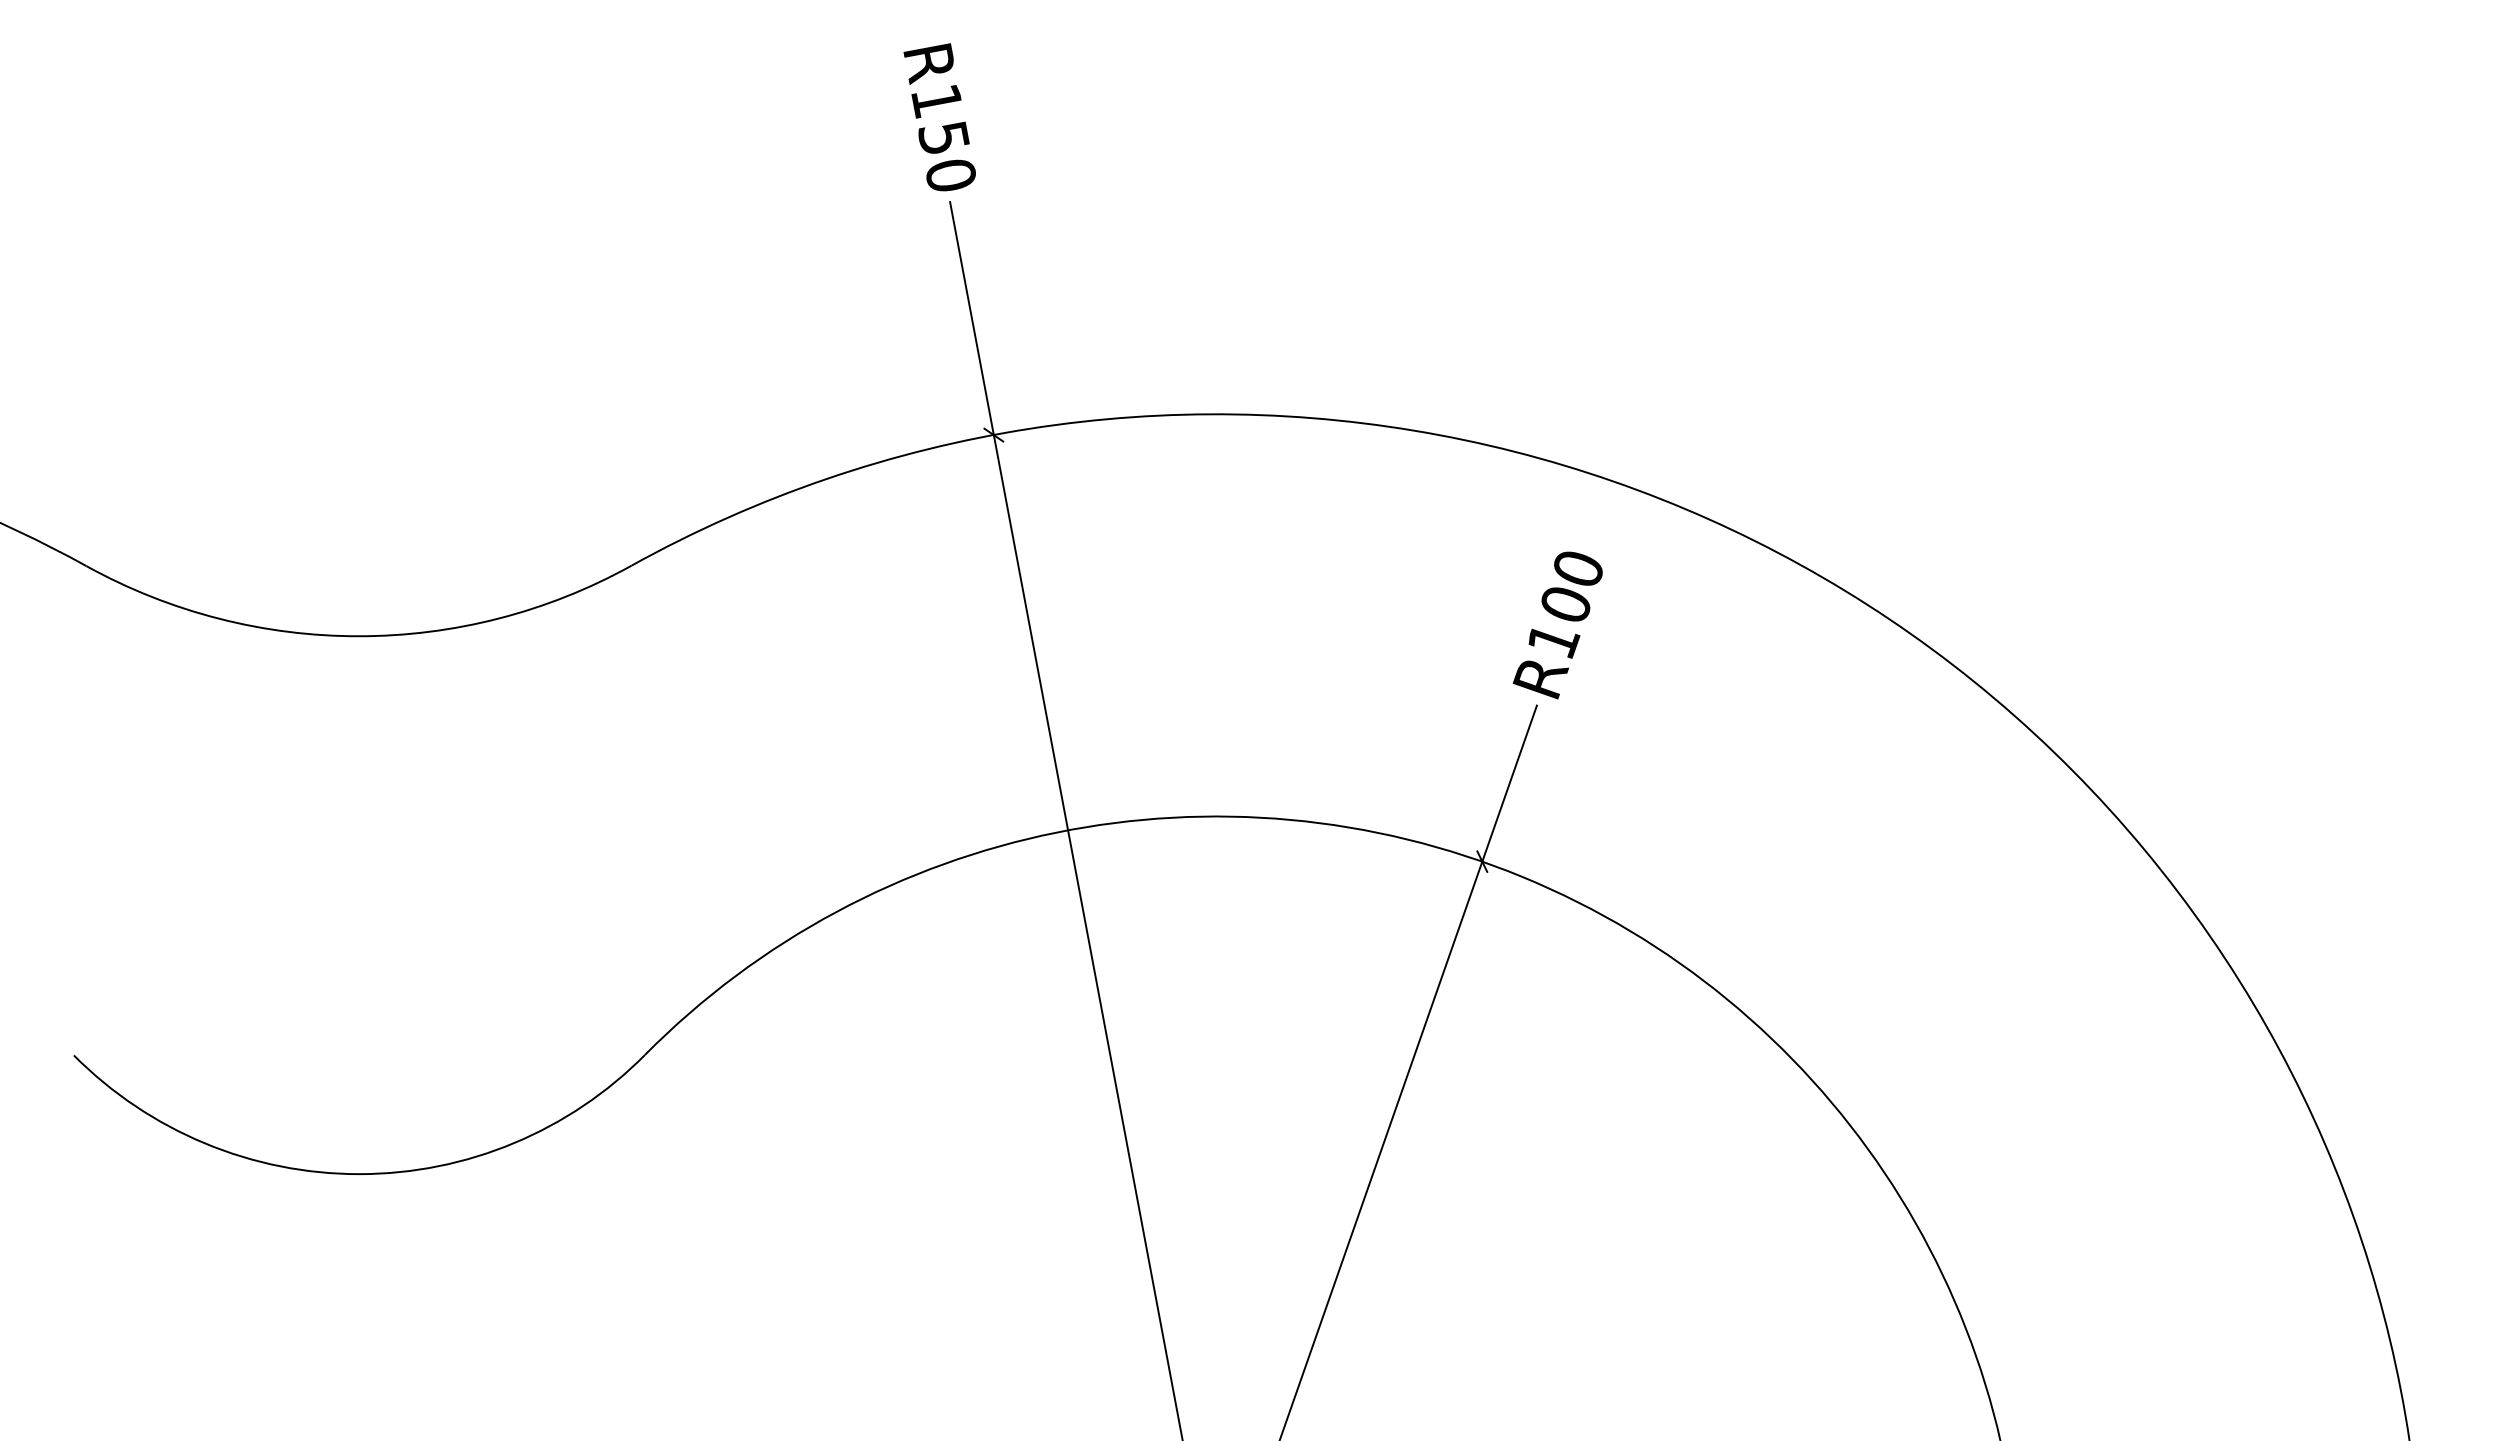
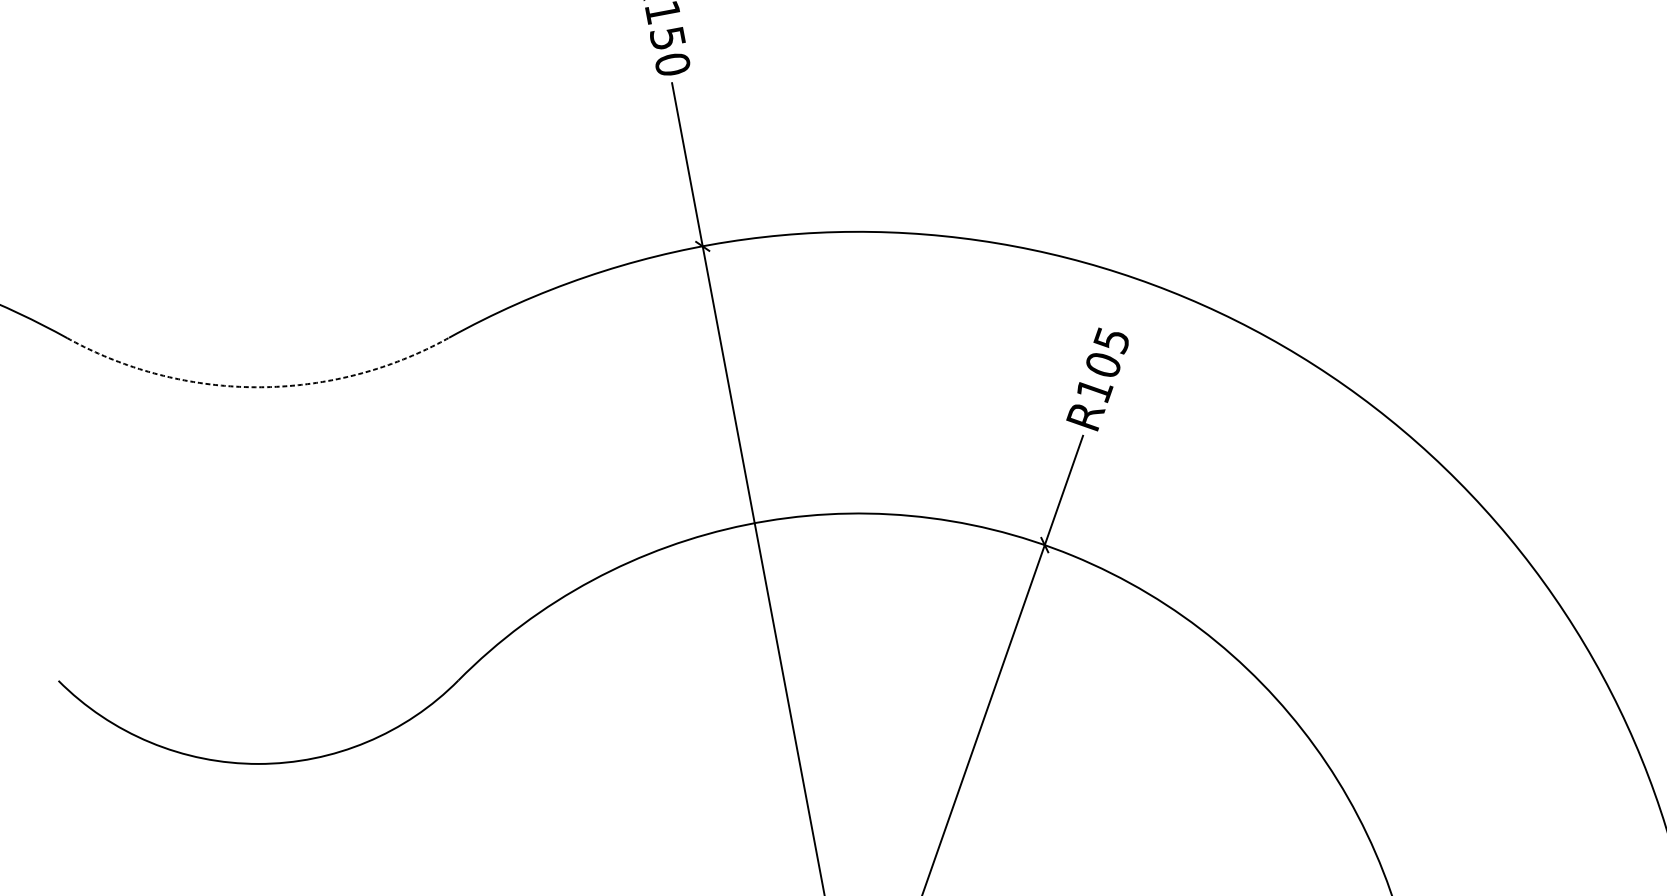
text: (1576, 570) -> (1110, 341), R100 -> R105
arc: (359, 636) -> (258, 387), solid -> dashed

